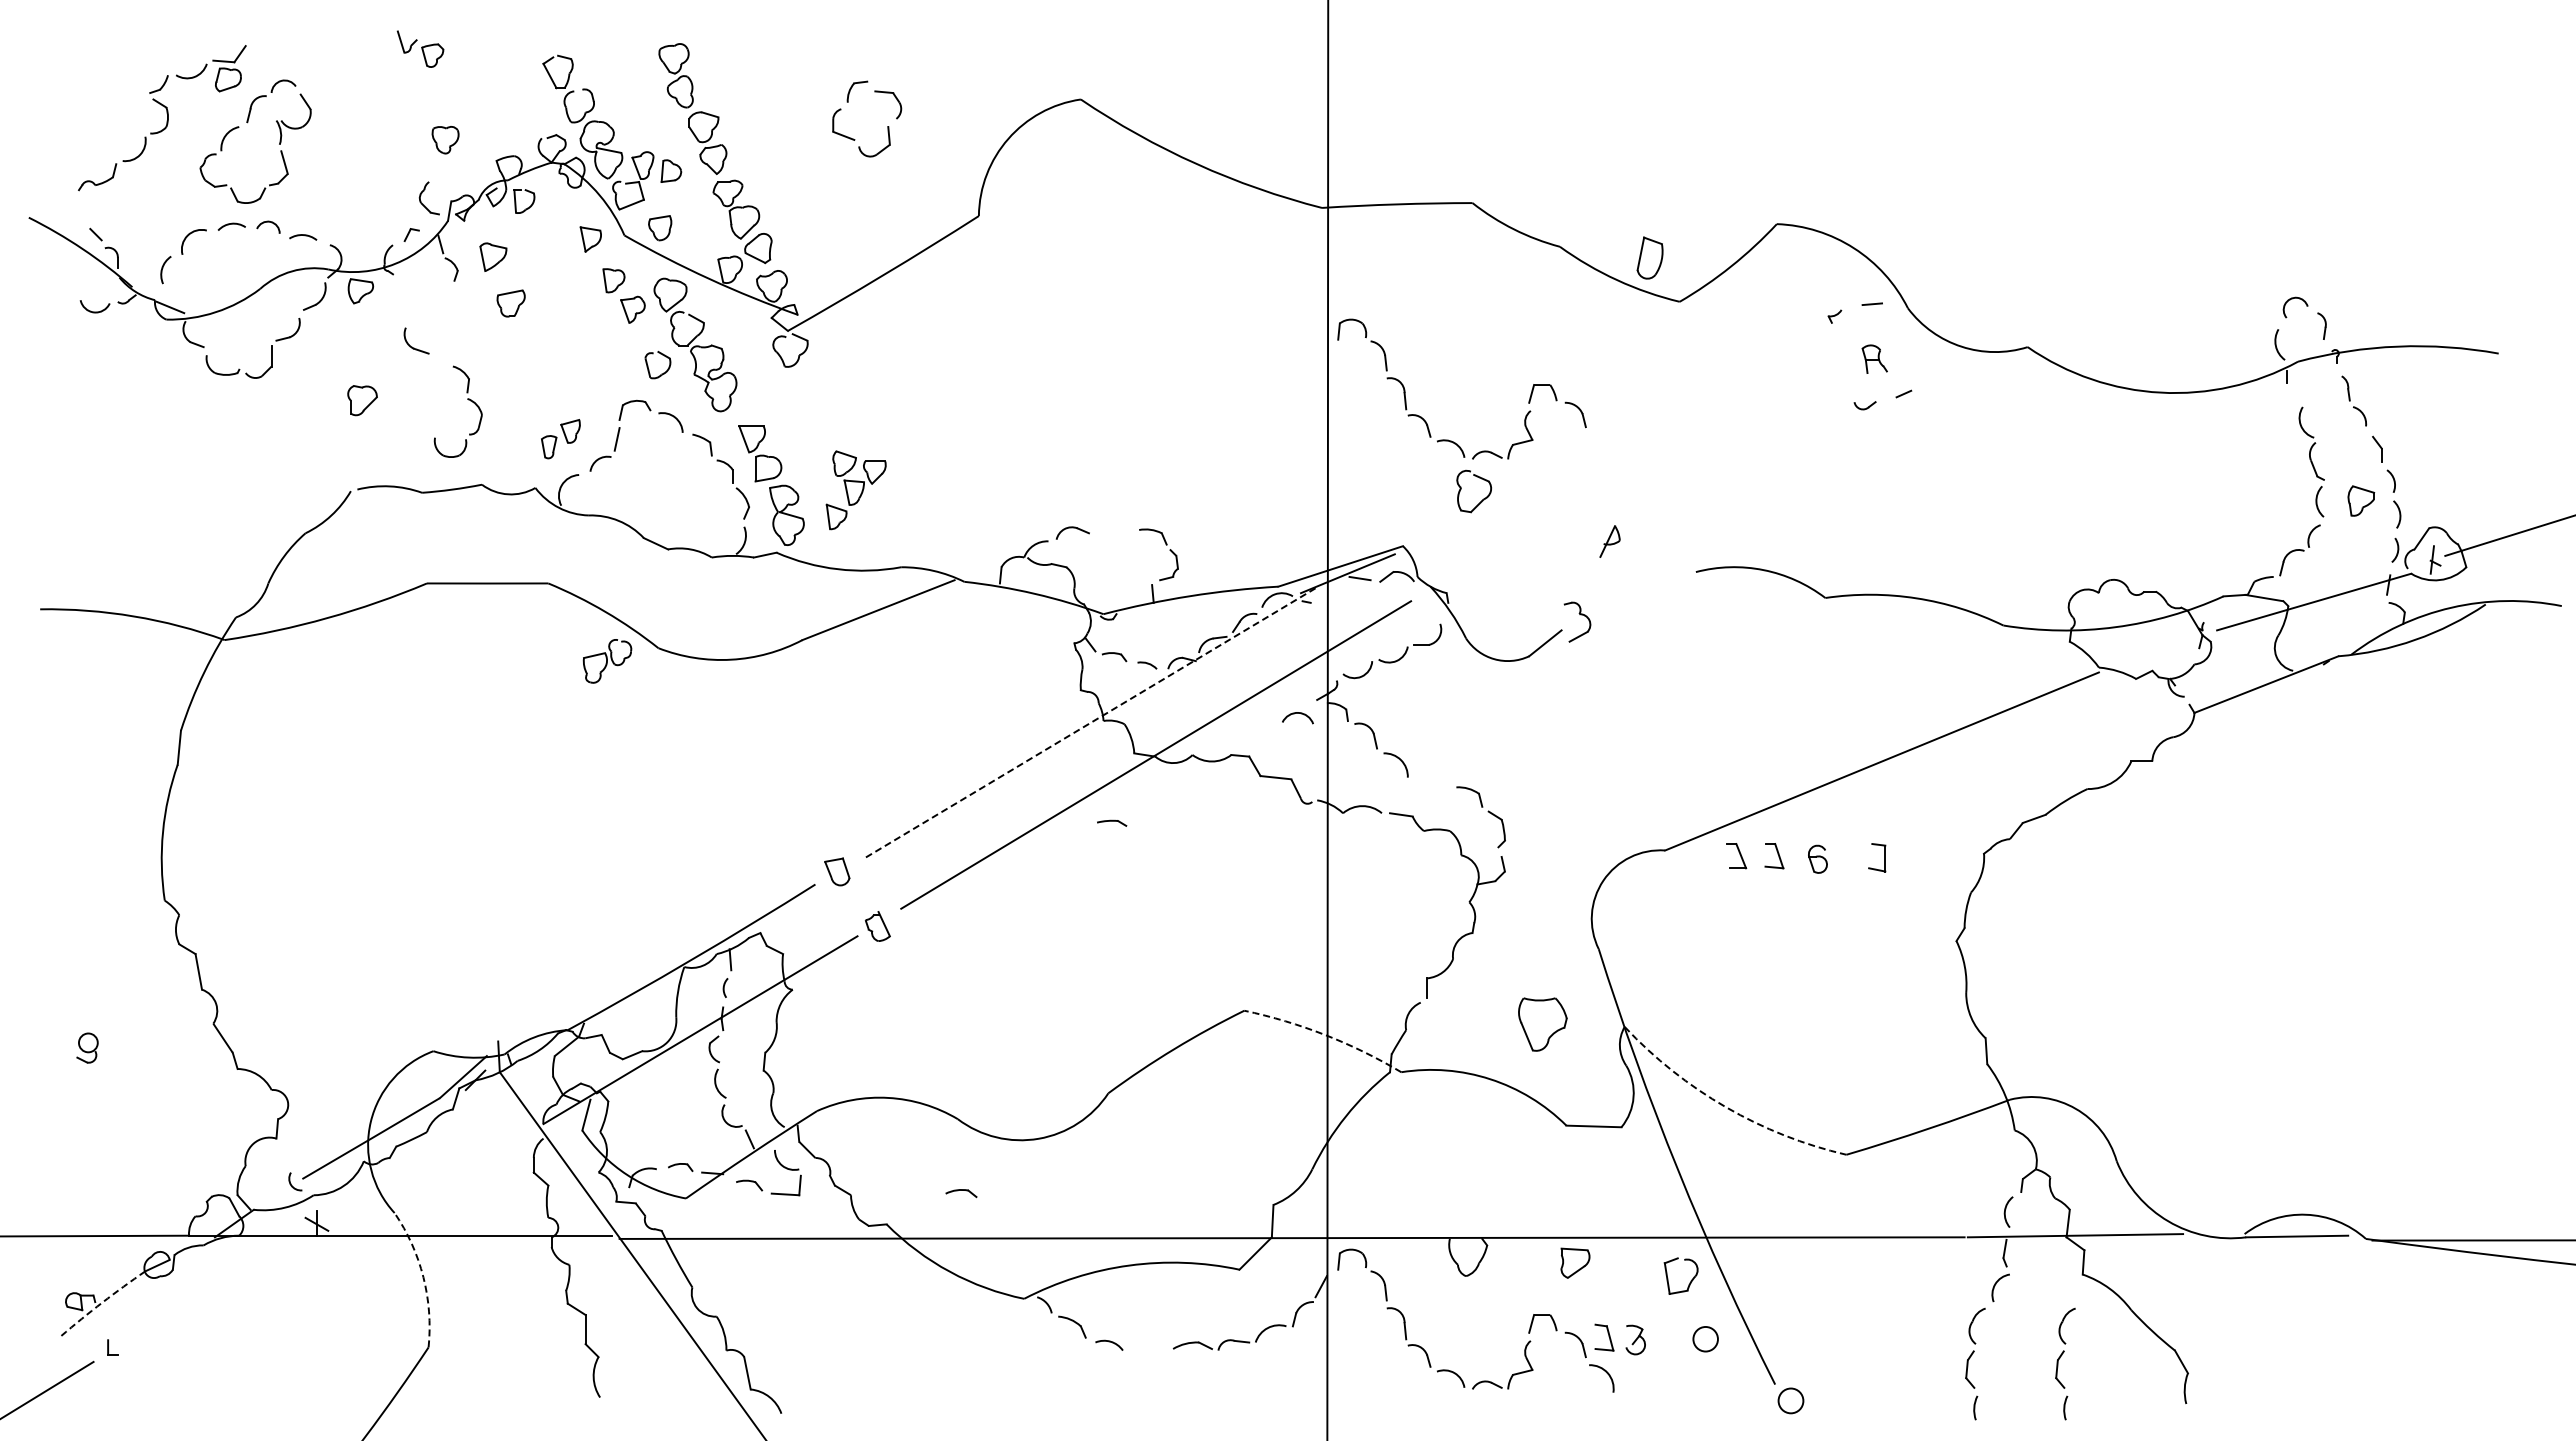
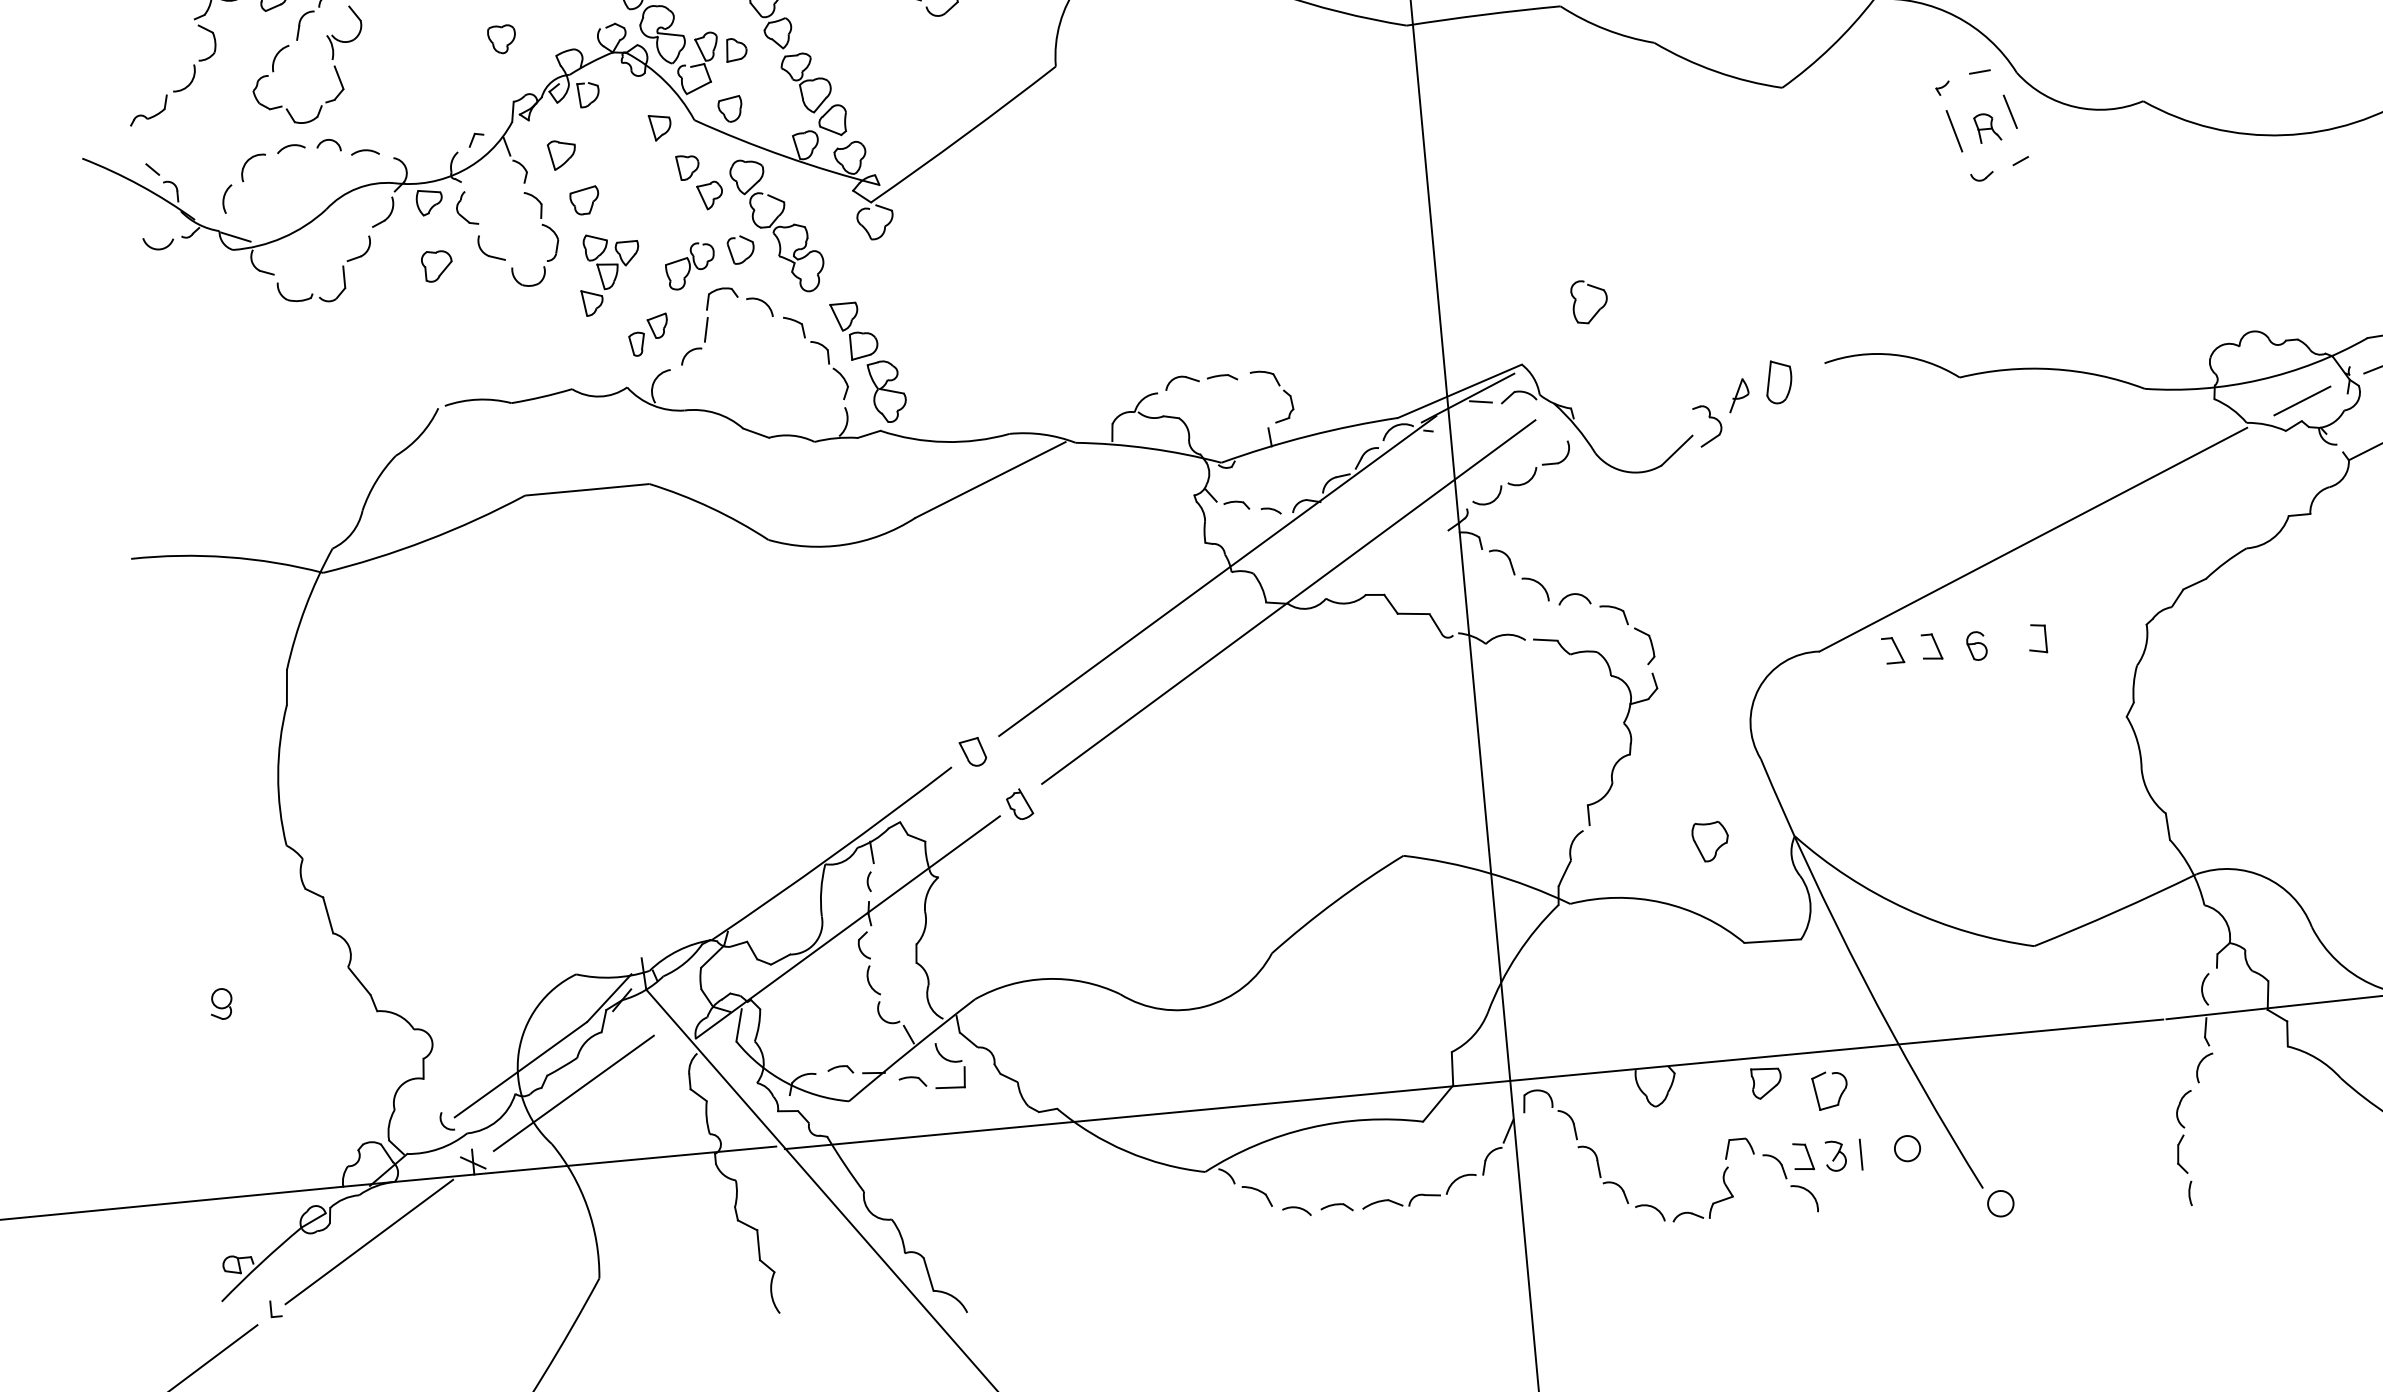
part: (421, 195) -> (458, 206), moved
part: (1649, 257) -> (1778, 381), moved
line: (1898, 345) -> (2010, 111), added
line: (1842, 359) -> (1954, 131), added
part: (362, 400) -> (437, 266), moved
part: (468, 400) -> (543, 226), moved
part: (1426, 421) -> (1534, 234), removed
part: (855, 490) -> (609, 273), moved
part: (1609, 541) -> (1738, 395), moved
line: (2154, 651) -> (2302, 401), added
part: (607, 661) -> (690, 266), moved
arc: (1297, 713) -> (1573, 594), moved
line: (1089, 723) -> (1217, 576), dashed -> solid
part: (1112, 822) -> (1222, 377), moved
part: (1542, 1024) -> (1710, 841), size x0.71
arc: (1325, 1035) -> (1488, 873), dashed -> solid
arc: (1726, 1107) -> (1906, 909), dashed -> solid
line: (420, 1165) -> (573, 1092), added
part: (961, 1193) -> (1337, 1208), moved
arc: (423, 1277) -> (587, 1207), dashed -> solid
part: (1690, 1280) -> (1840, 1094), moved
line: (208, 1291) -> (368, 1242), added
arc: (102, 1302) -> (260, 1263), dashed -> solid
line: (1660, 1340) -> (1861, 1154), added
part: (2058, 1363) -> (2271, 1139), removed

